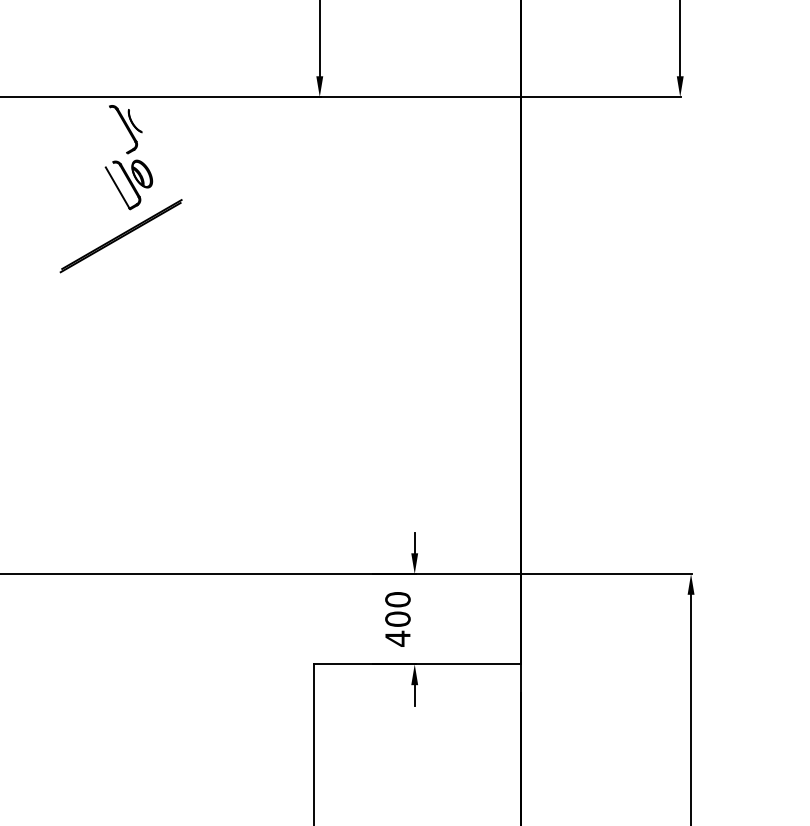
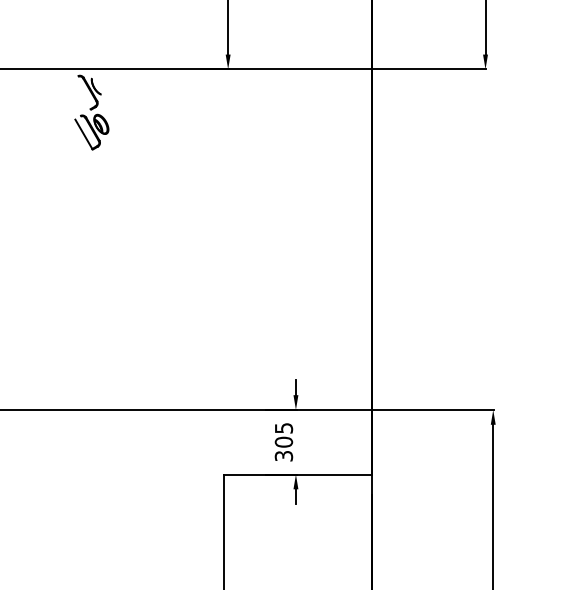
part: (120, 236) -> (85, 168), removed
text: (397, 619) -> (283, 442), 400 -> 305

